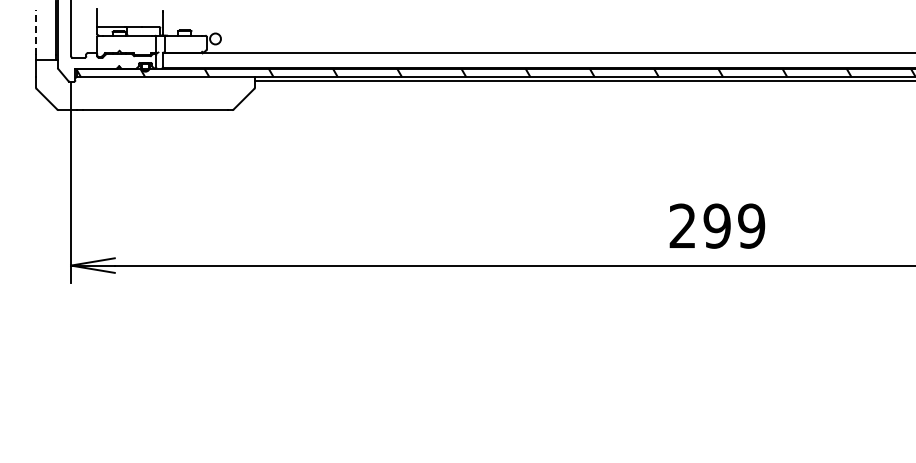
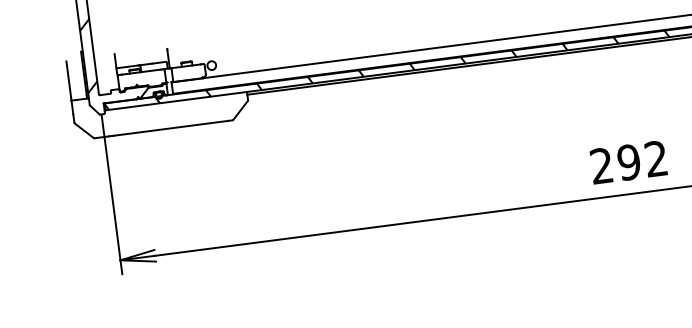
line: (36, 32) -> (69, 78), dashed -> solid
hatch: (95, 54) -> (118, 90), added
text: (751, 225) -> (656, 158), 299 -> 292

